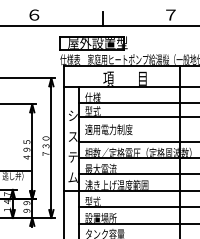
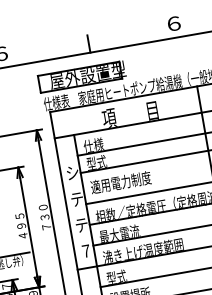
text: (170, 14) -> (173, 23), ７ -> ６
text: (72, 136) -> (76, 199), ス -> テ
text: (72, 177) -> (85, 251), ム -> ７

